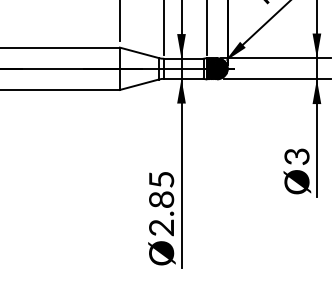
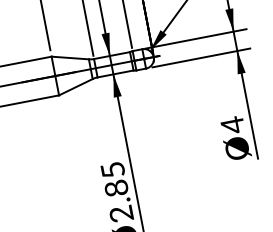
hatch: (216, 68) -> (143, 58), removed
text: (296, 156) -> (232, 125), 3 -> 4

